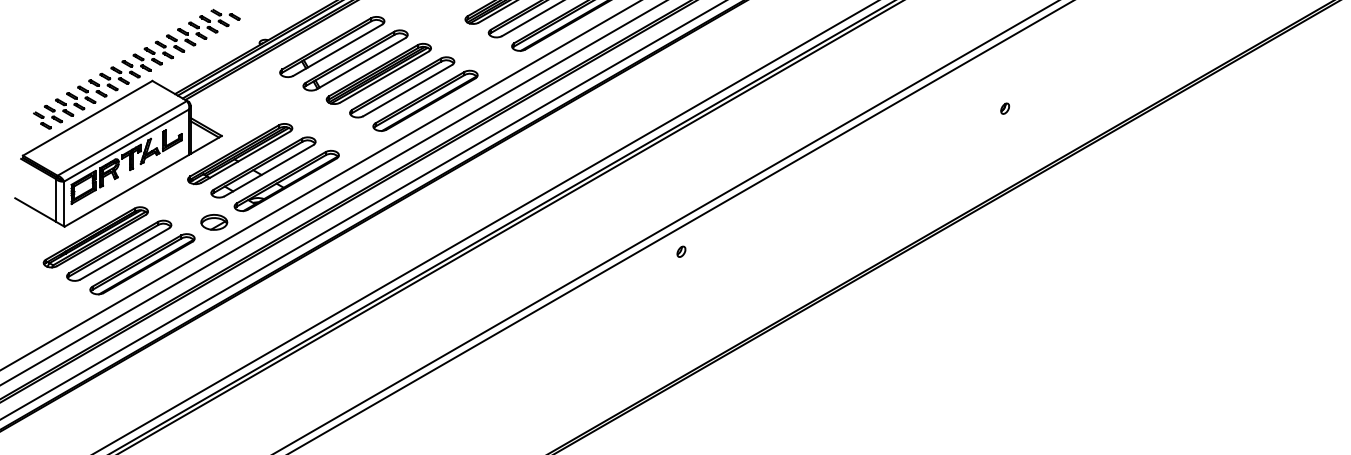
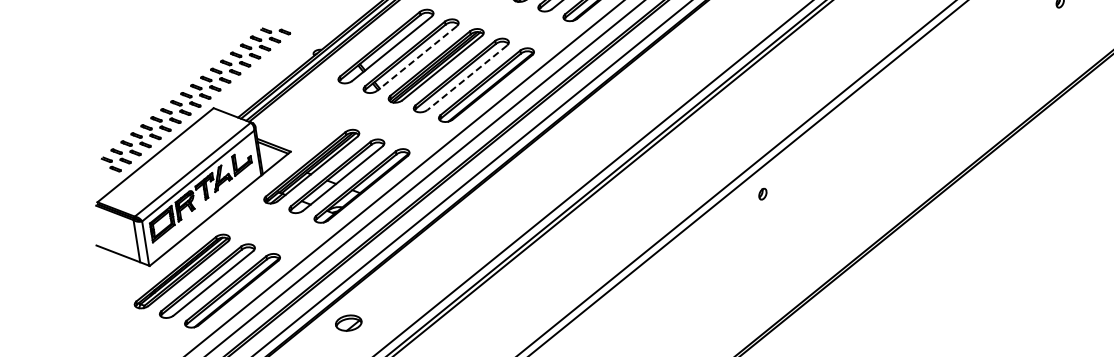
line: (360, 63) -> (416, 58), solid -> dashed
line: (407, 90) -> (467, 77), solid -> dashed
part: (214, 222) -> (349, 323), moved

